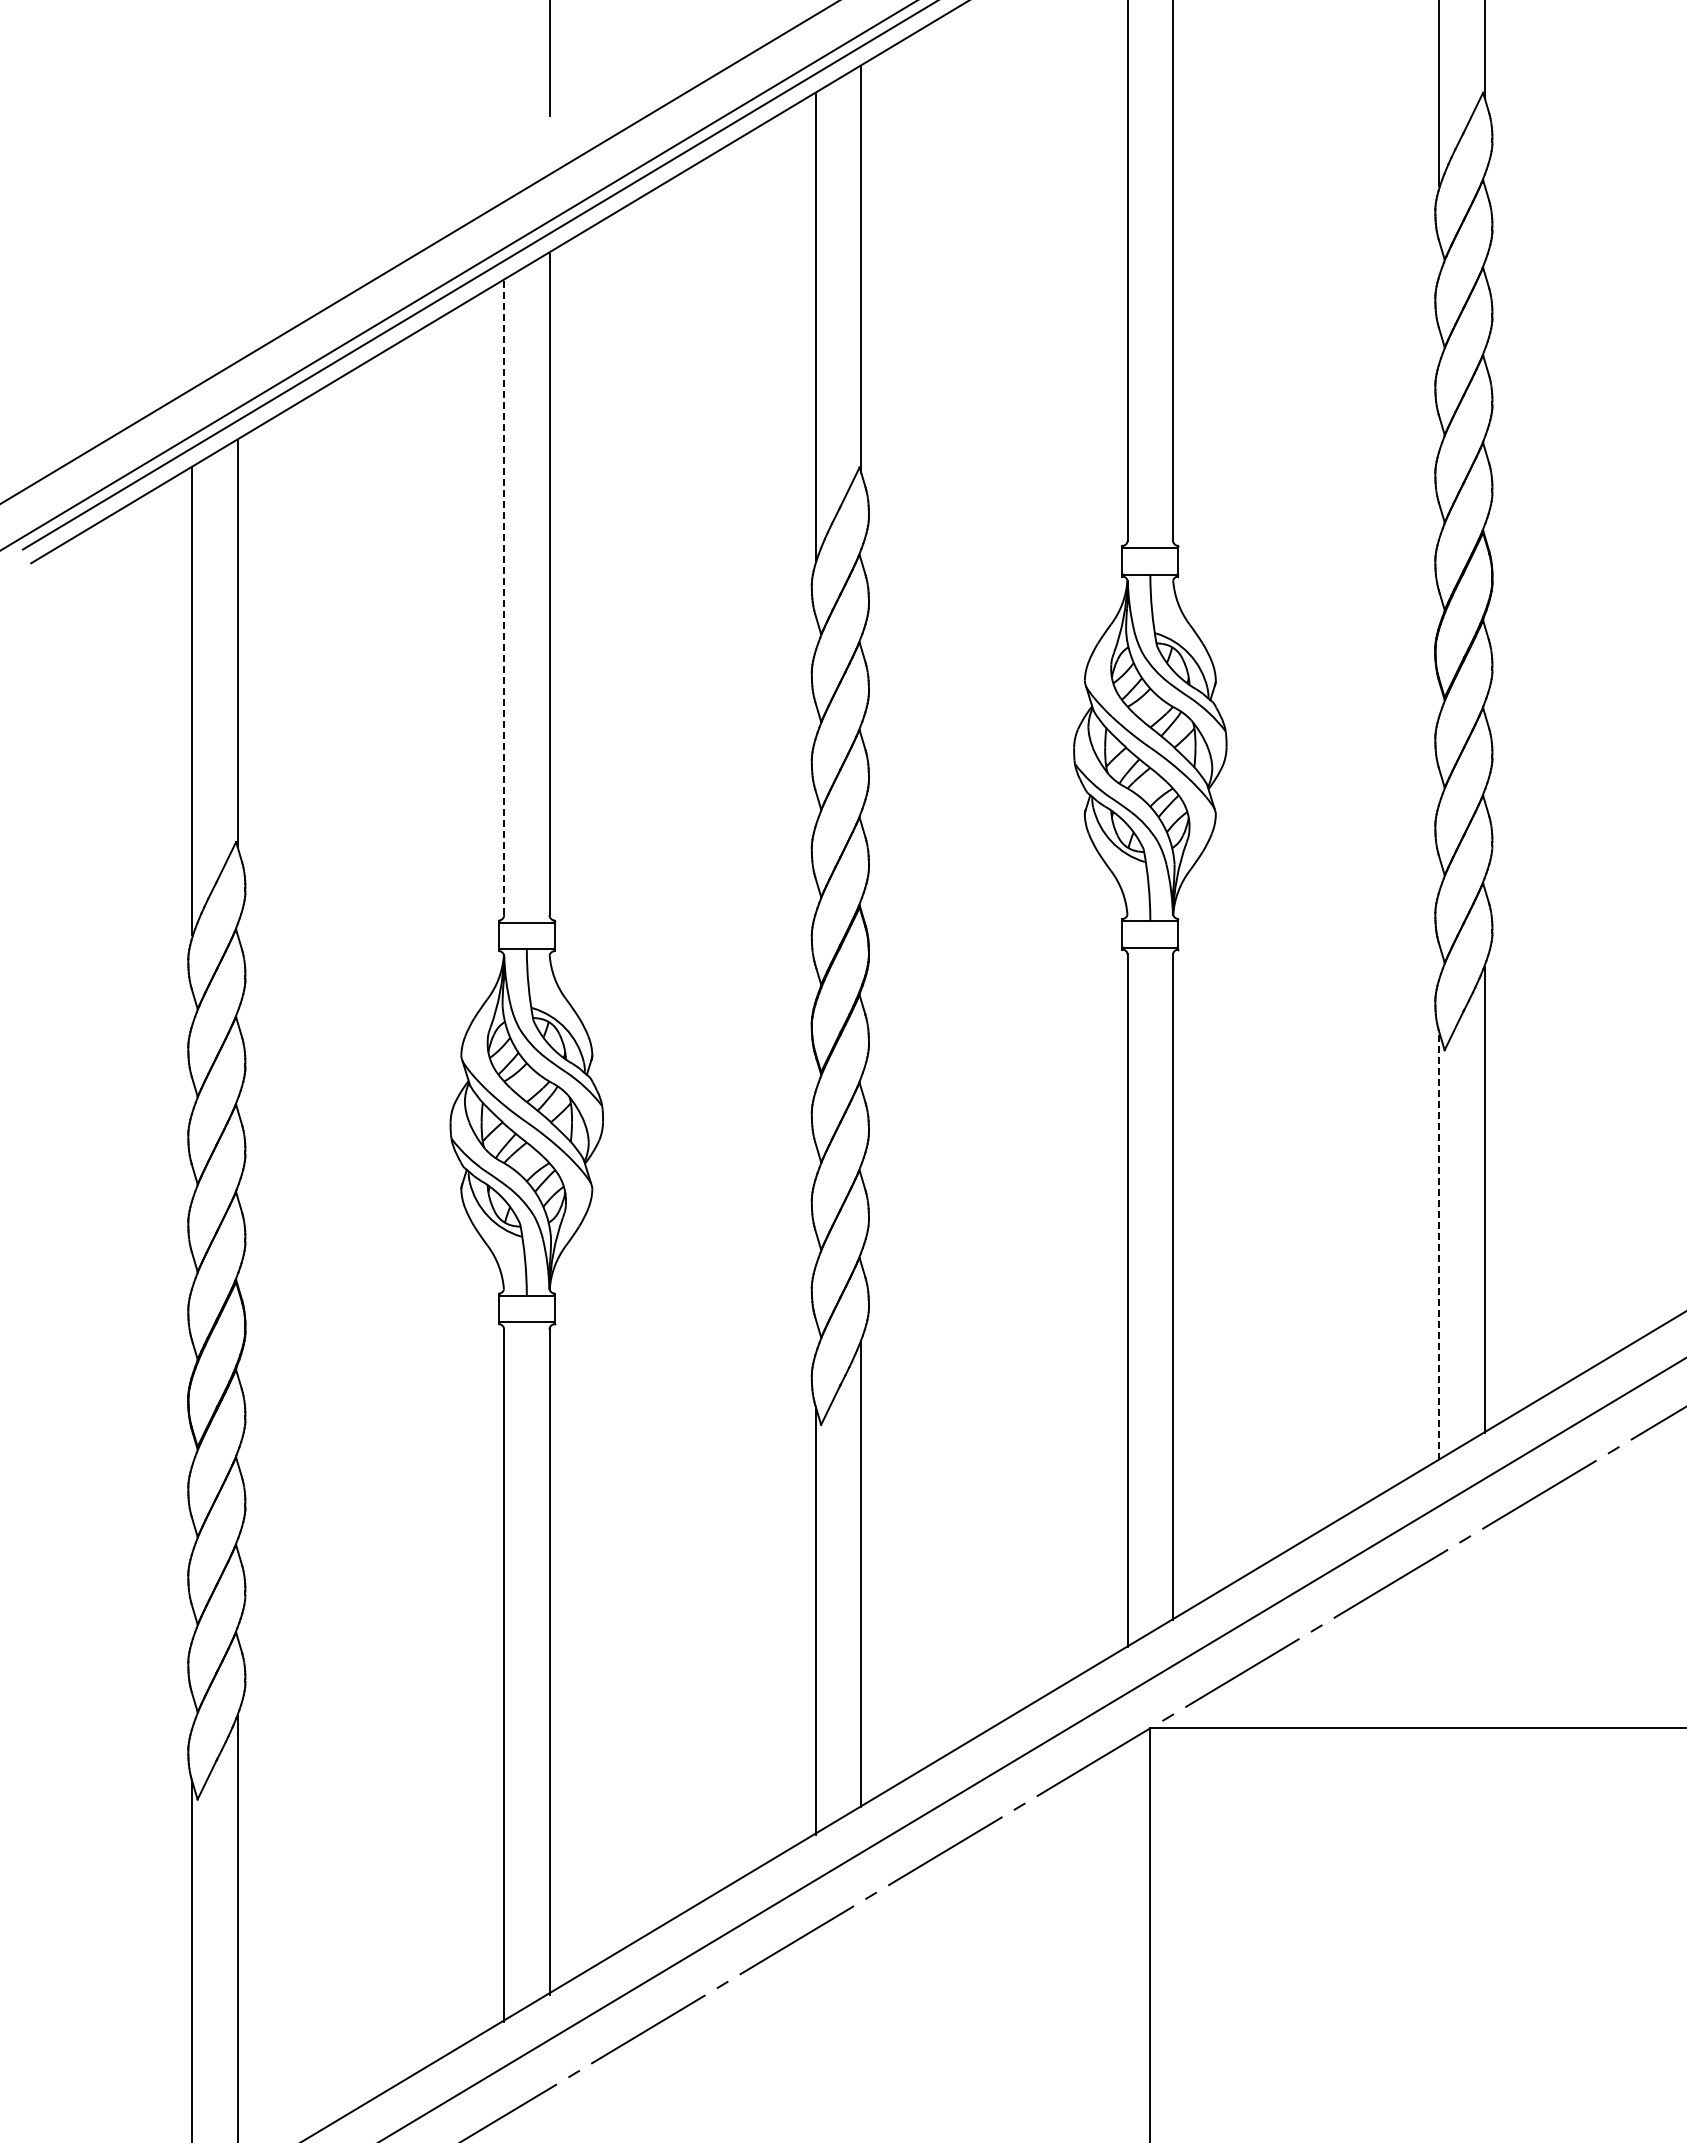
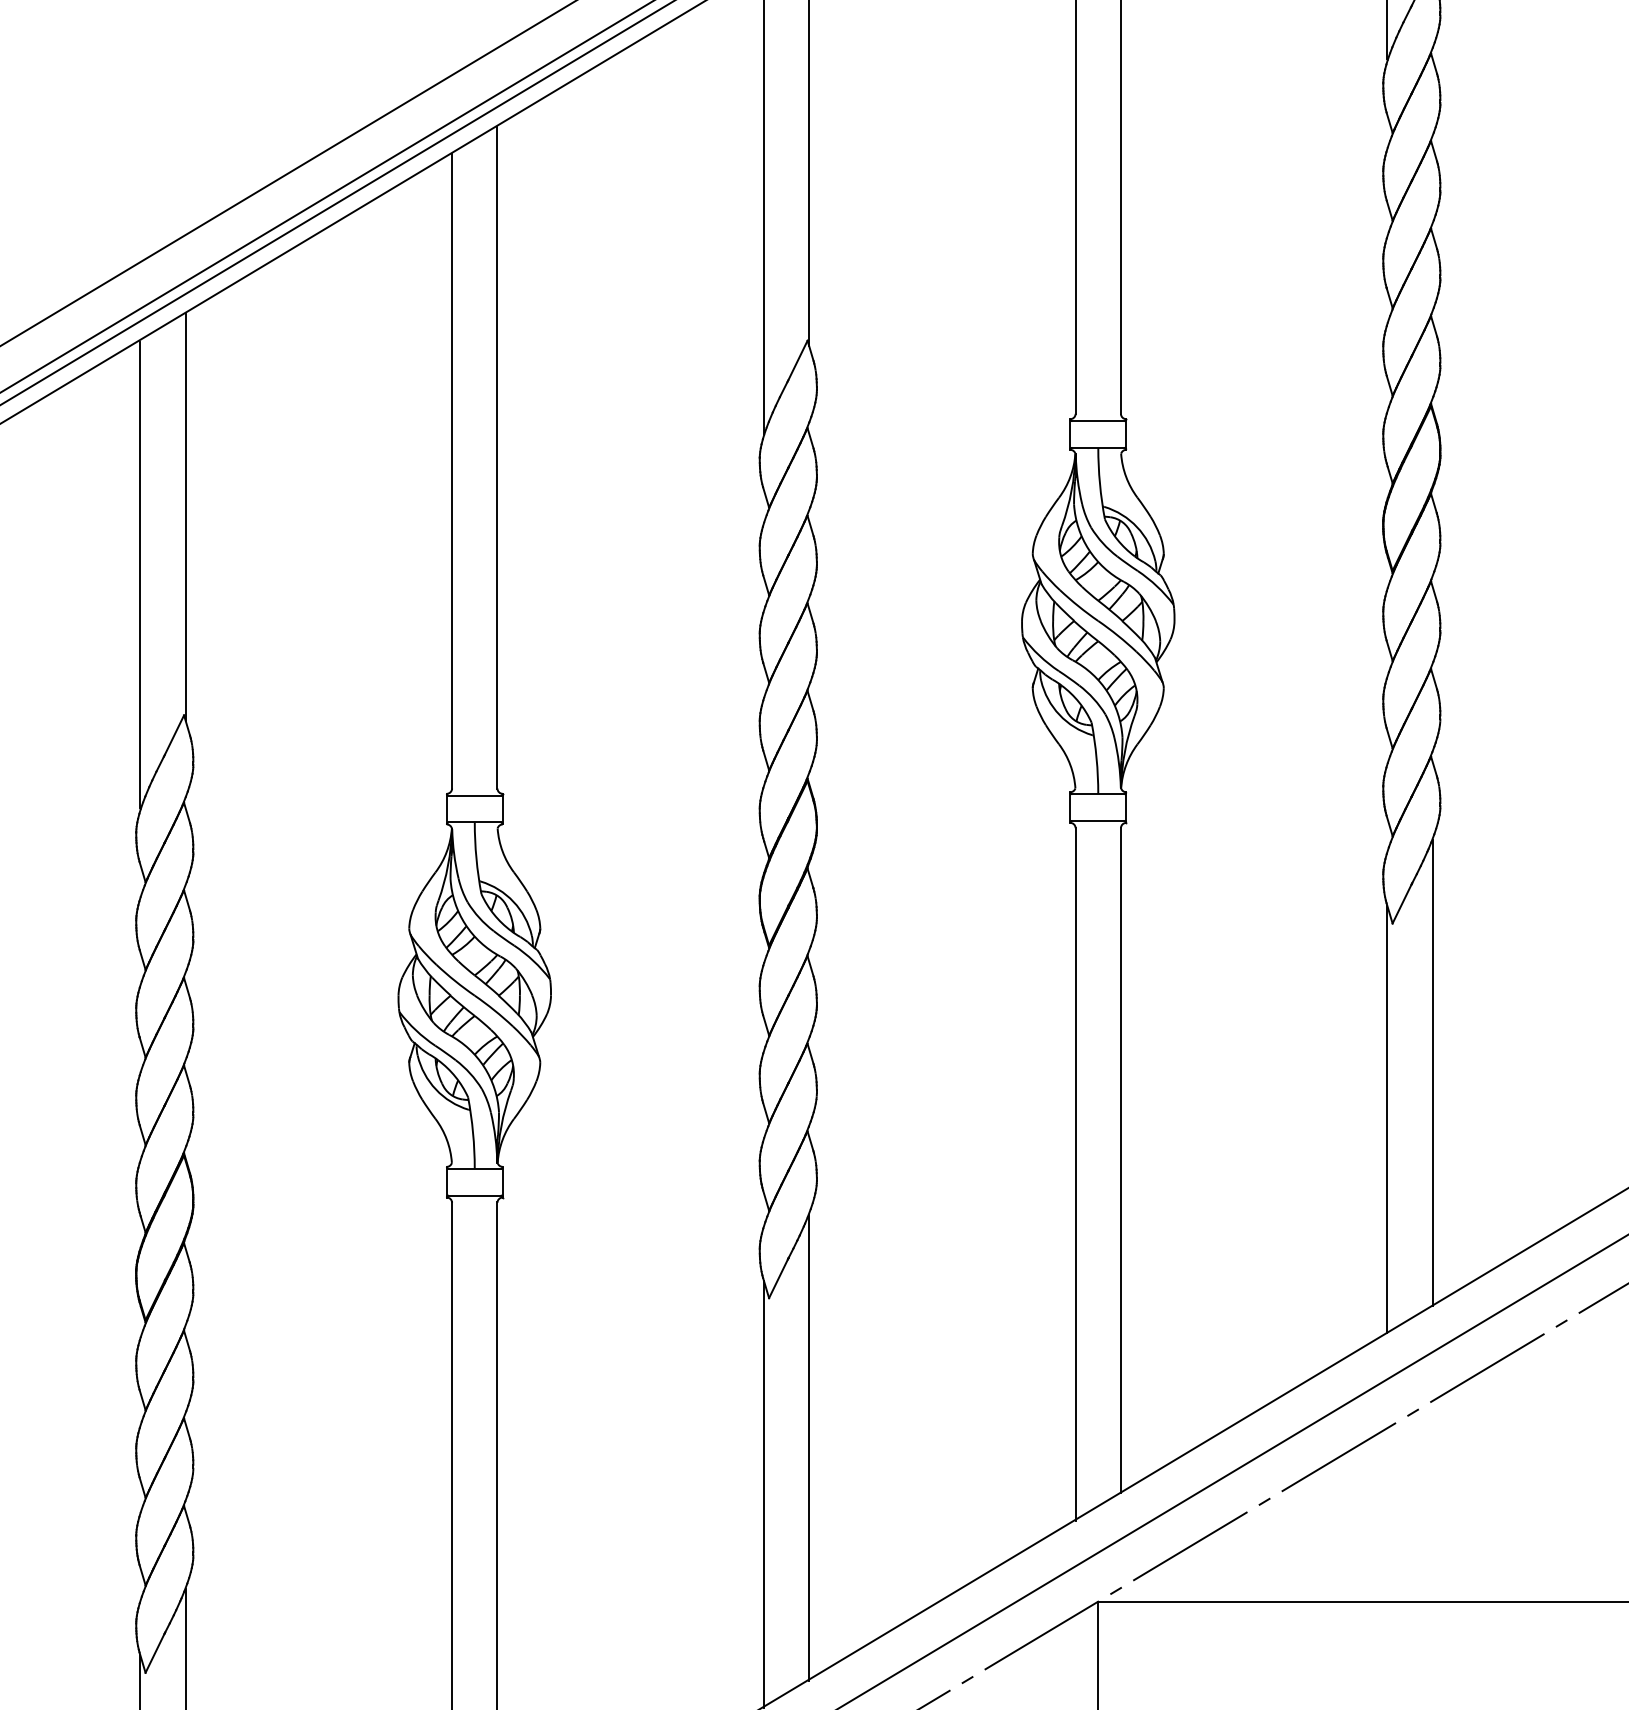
line: (504, 597) -> (452, 470), dashed -> solid
line: (1439, 1246) -> (1387, 1119), dashed -> solid

